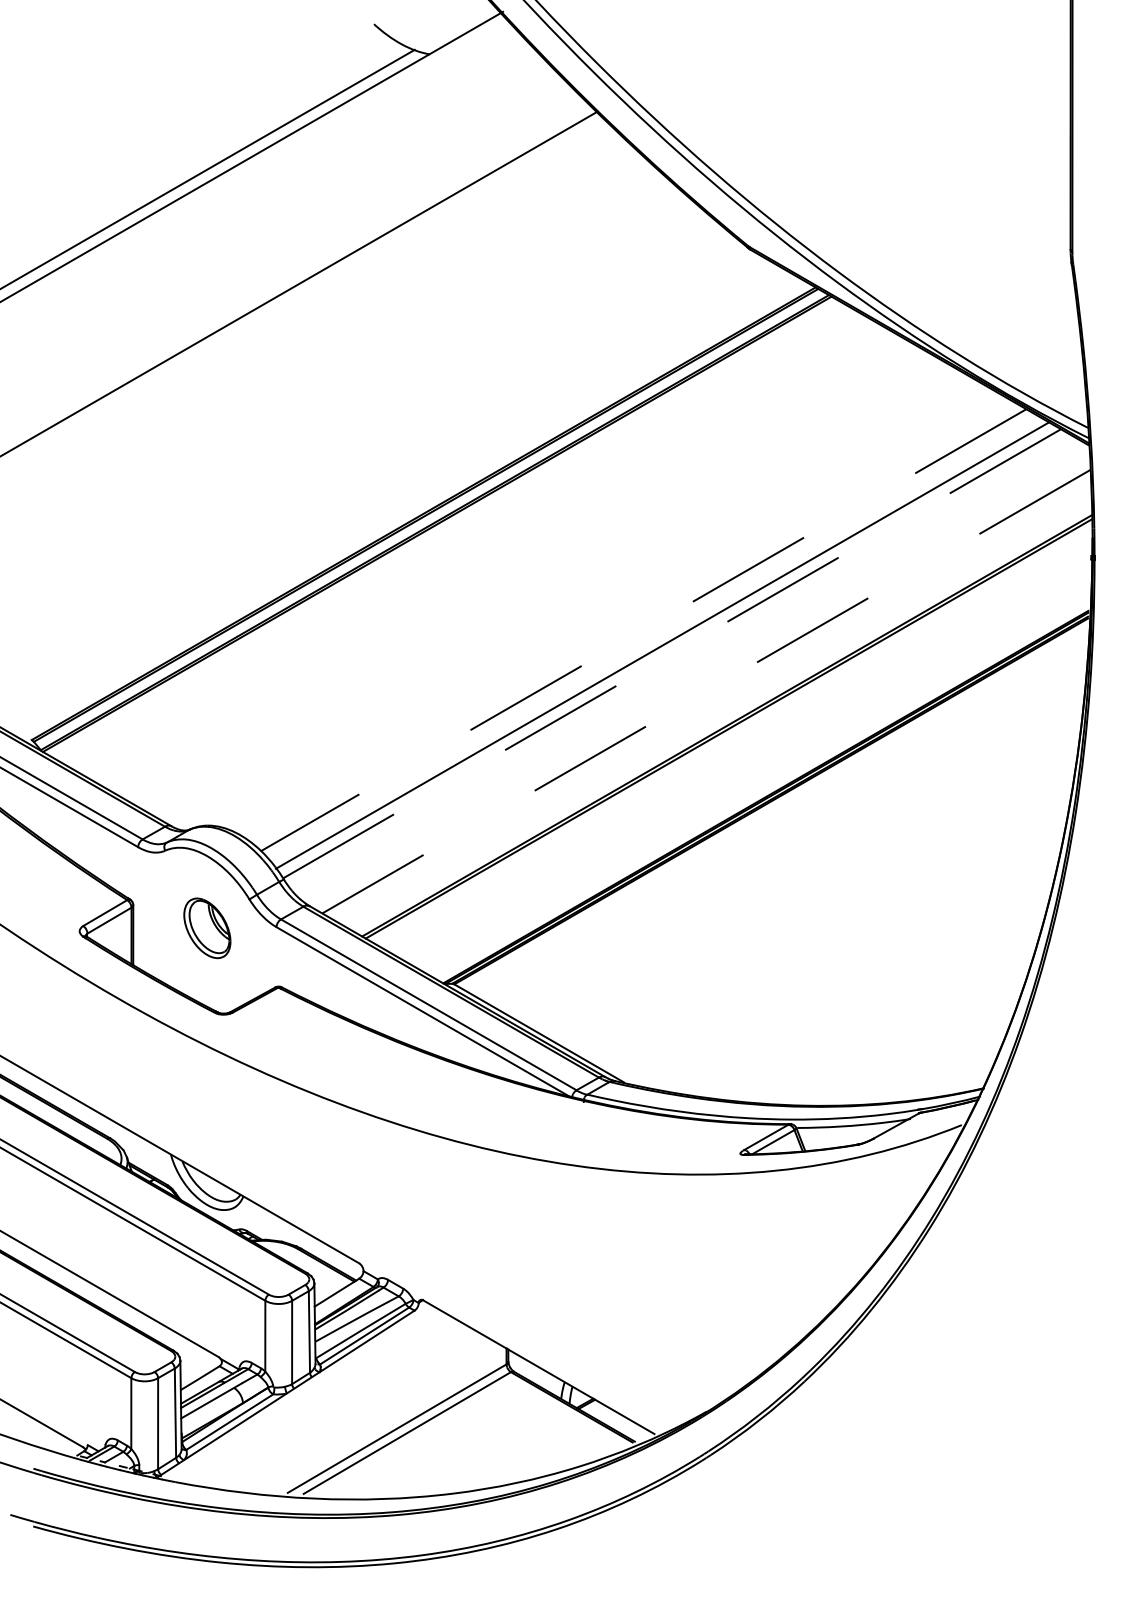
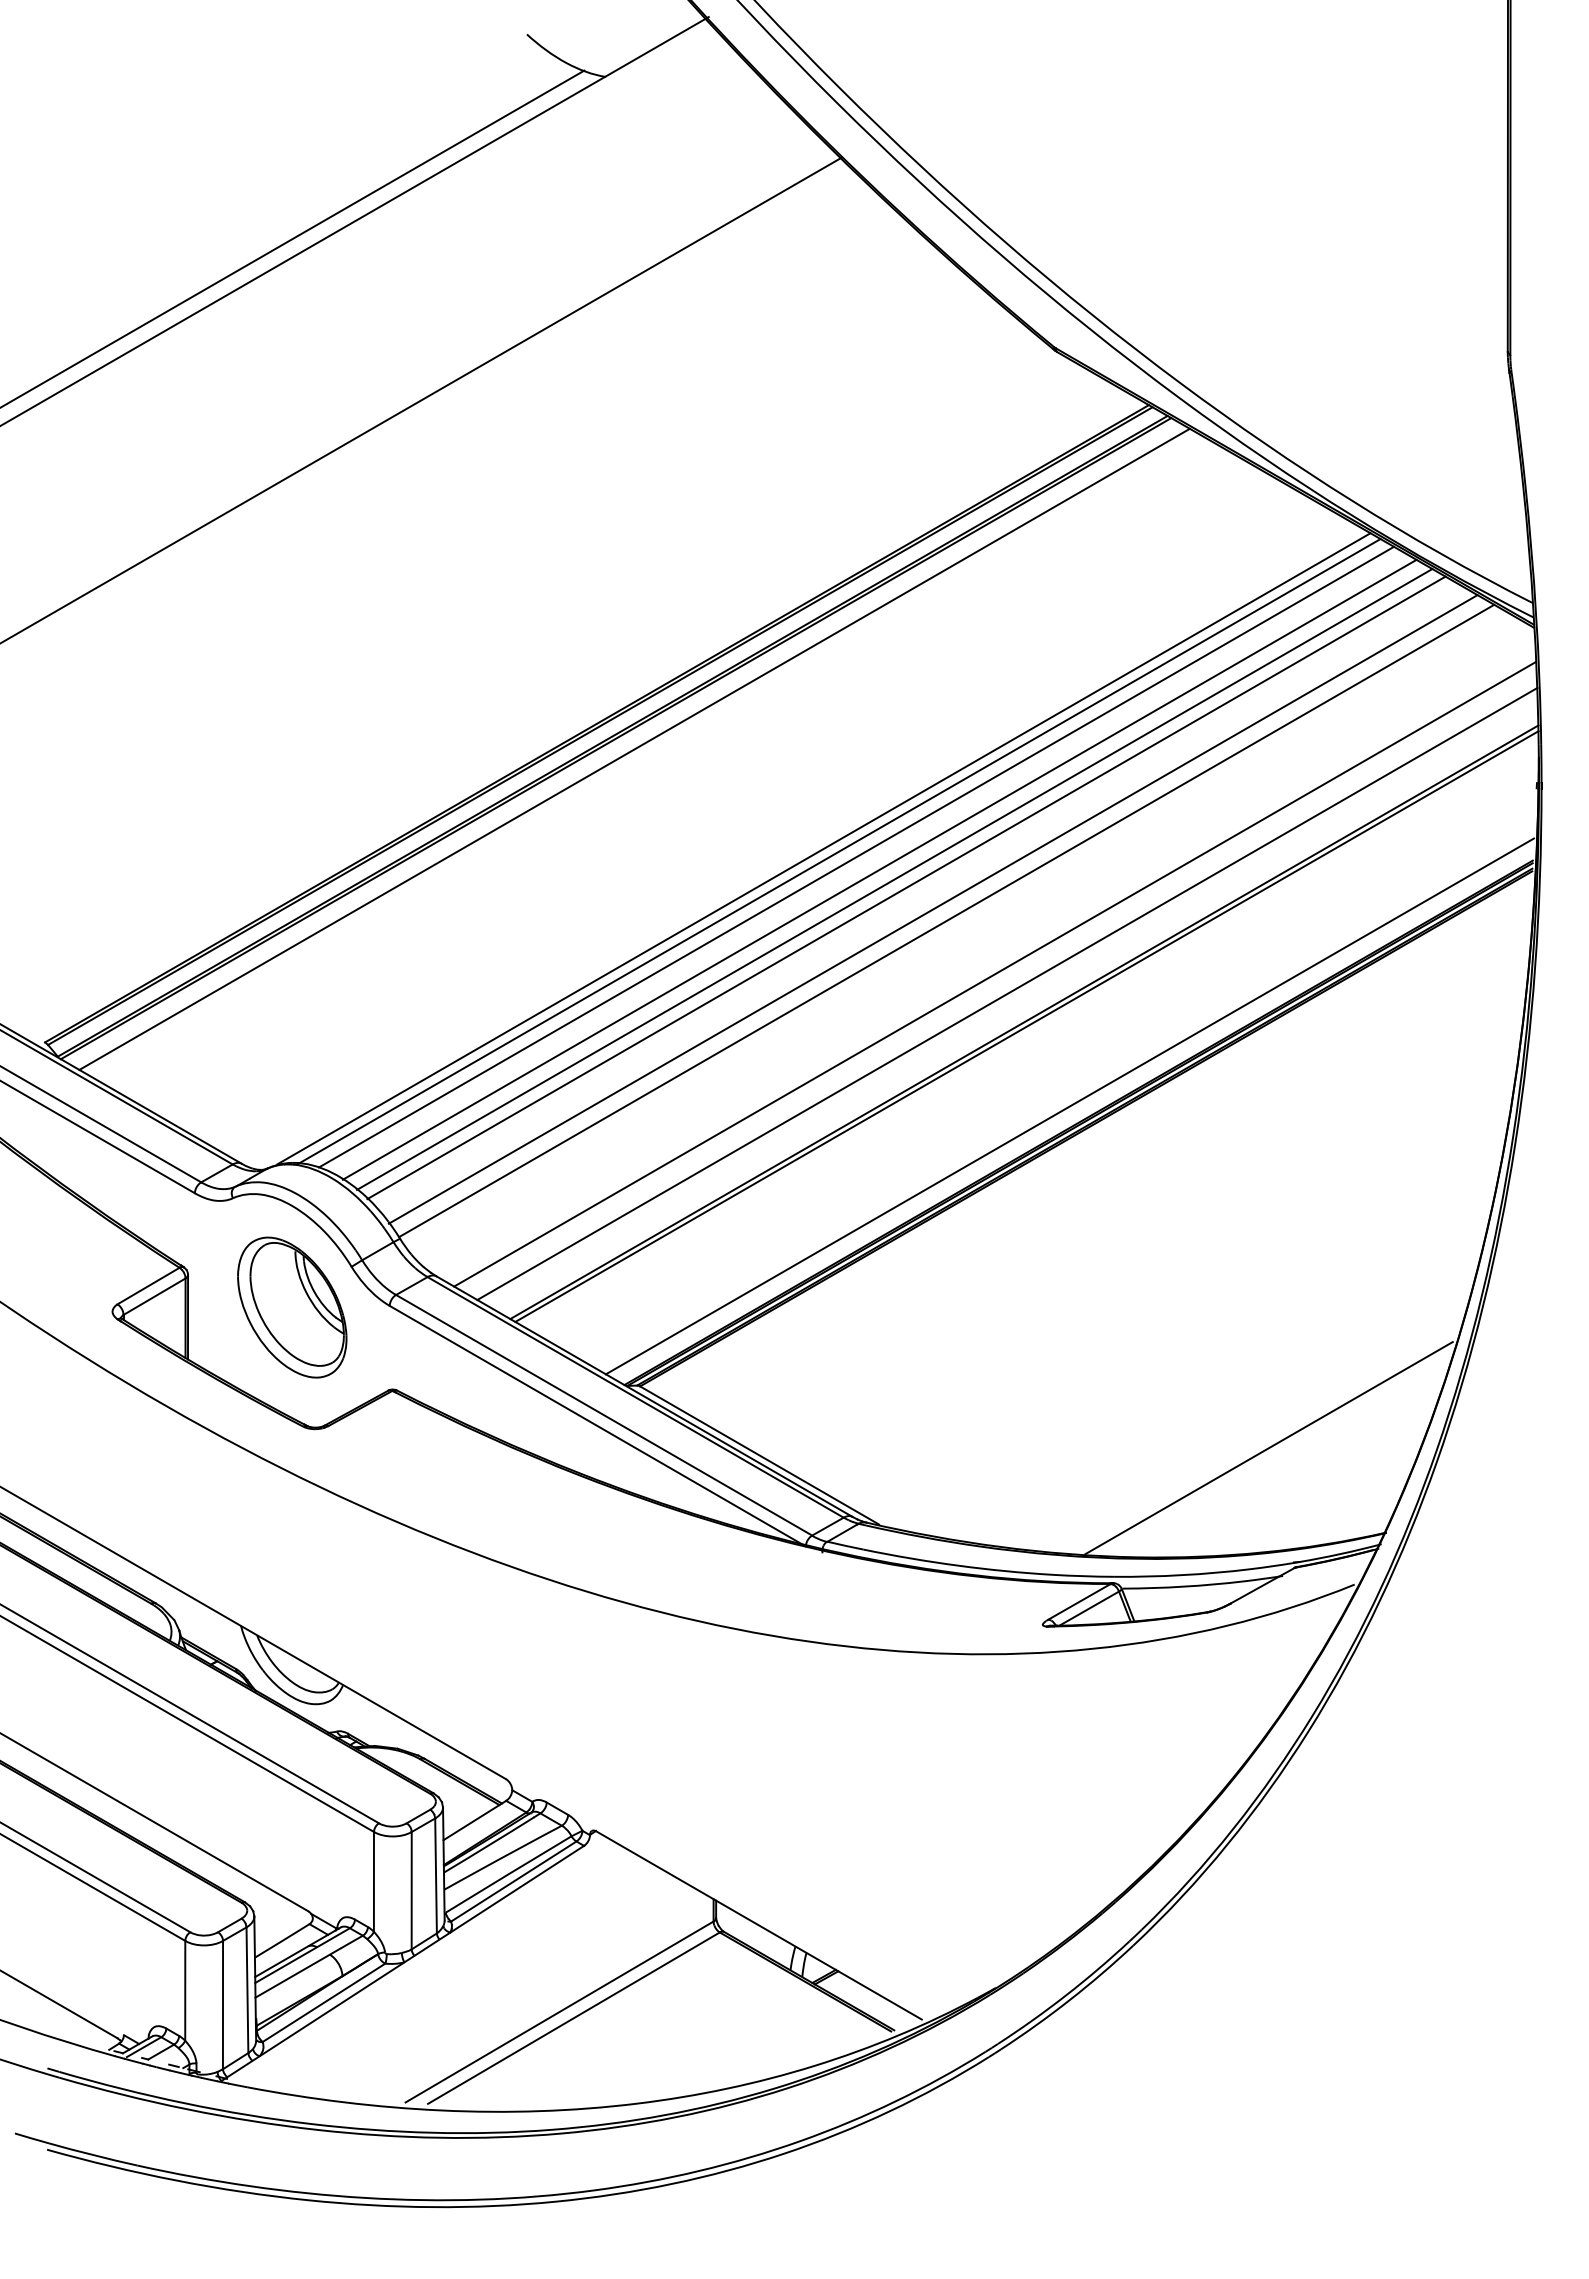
line: (450, 531) -> (634, 748), added
line: (584, 602) -> (823, 848), added
line: (595, 604) -> (839, 851), added
line: (607, 608) -> (855, 856), added
line: (624, 617) -> (879, 869), added
line: (635, 624) -> (894, 879), added
line: (643, 630) -> (906, 887), dashed -> solid
line: (671, 654) -> (946, 921), dashed -> solid
line: (706, 691) -> (995, 974), dashed -> solid
line: (715, 705) -> (1007, 993), added
line: (759, 785) -> (1069, 1106), added
part: (207, 928) -> (292, 1307), size x1.67
line: (900, 1028) -> (1268, 1448), added

